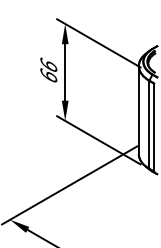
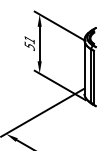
text: (48, 71) -> (29, 43), 66 -> 51

